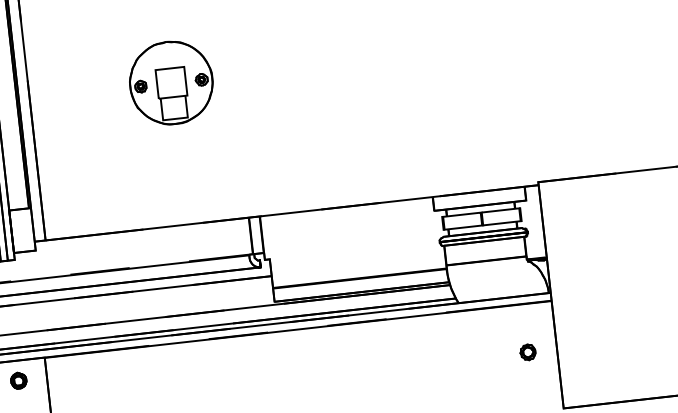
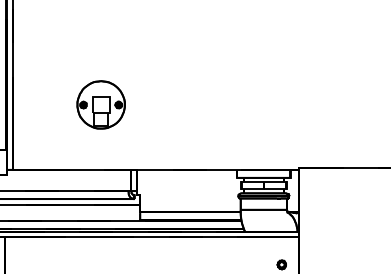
part: (170, 82) -> (100, 104), moved

